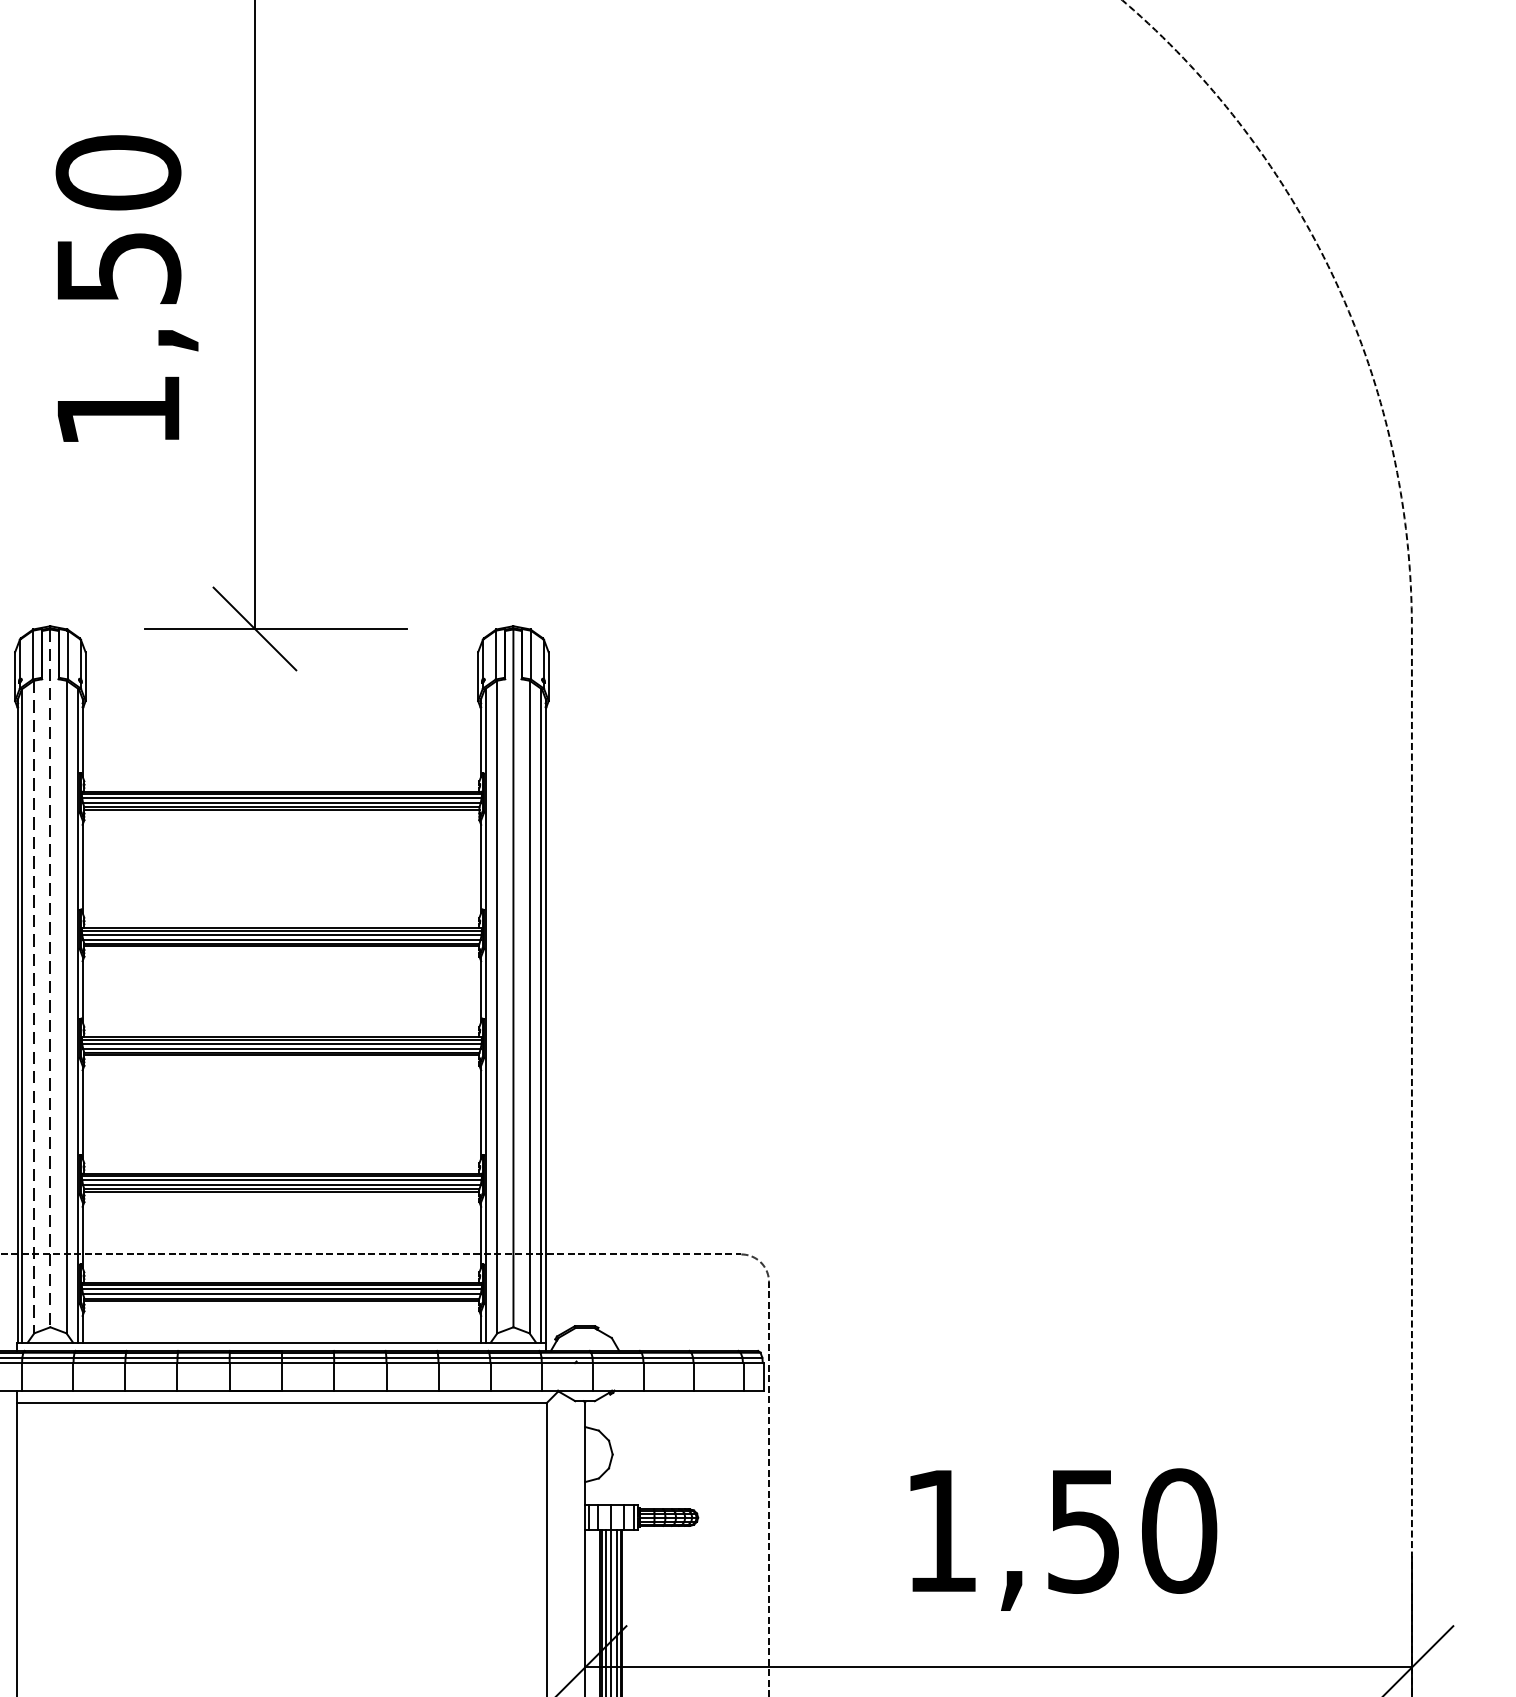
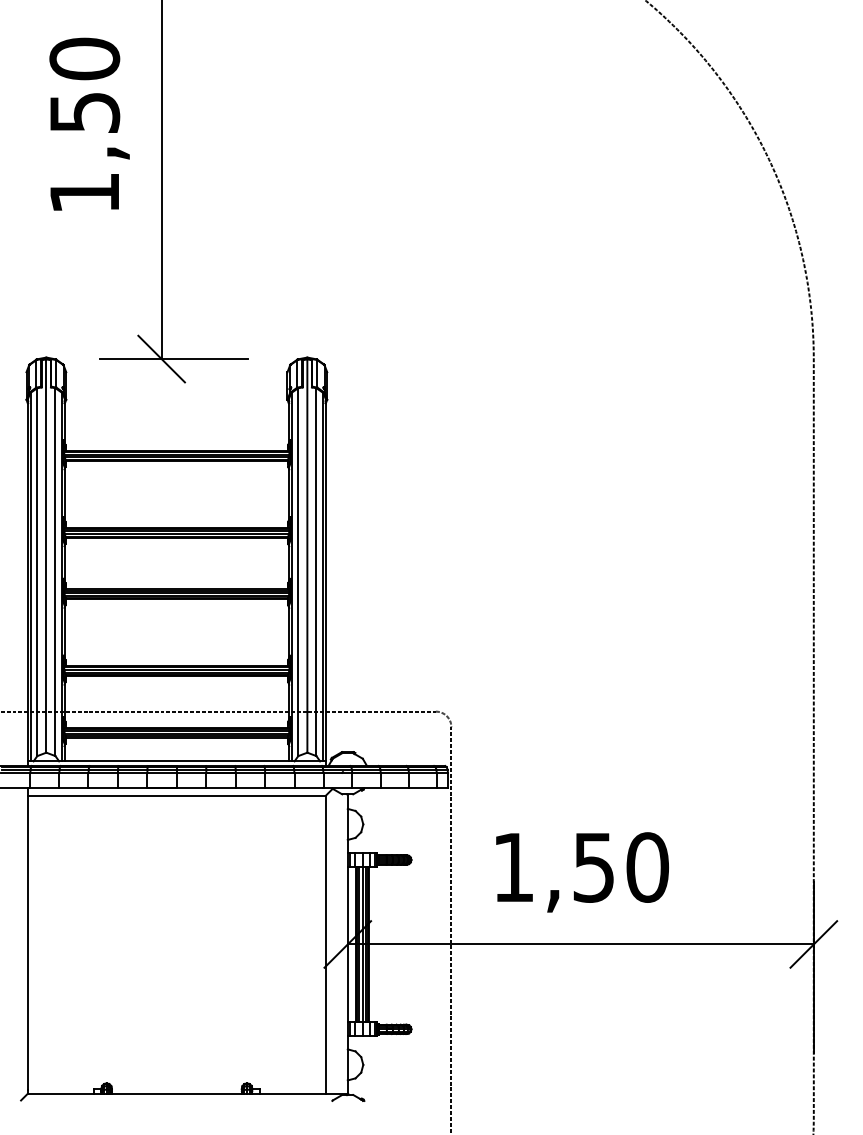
text: (126, 287) -> (89, 123), moved
line: (50, 979) -> (46, 556), dashed -> solid
line: (34, 1007) -> (37, 572), dashed -> solid
text: (1063, 1539) -> (582, 872), moved

